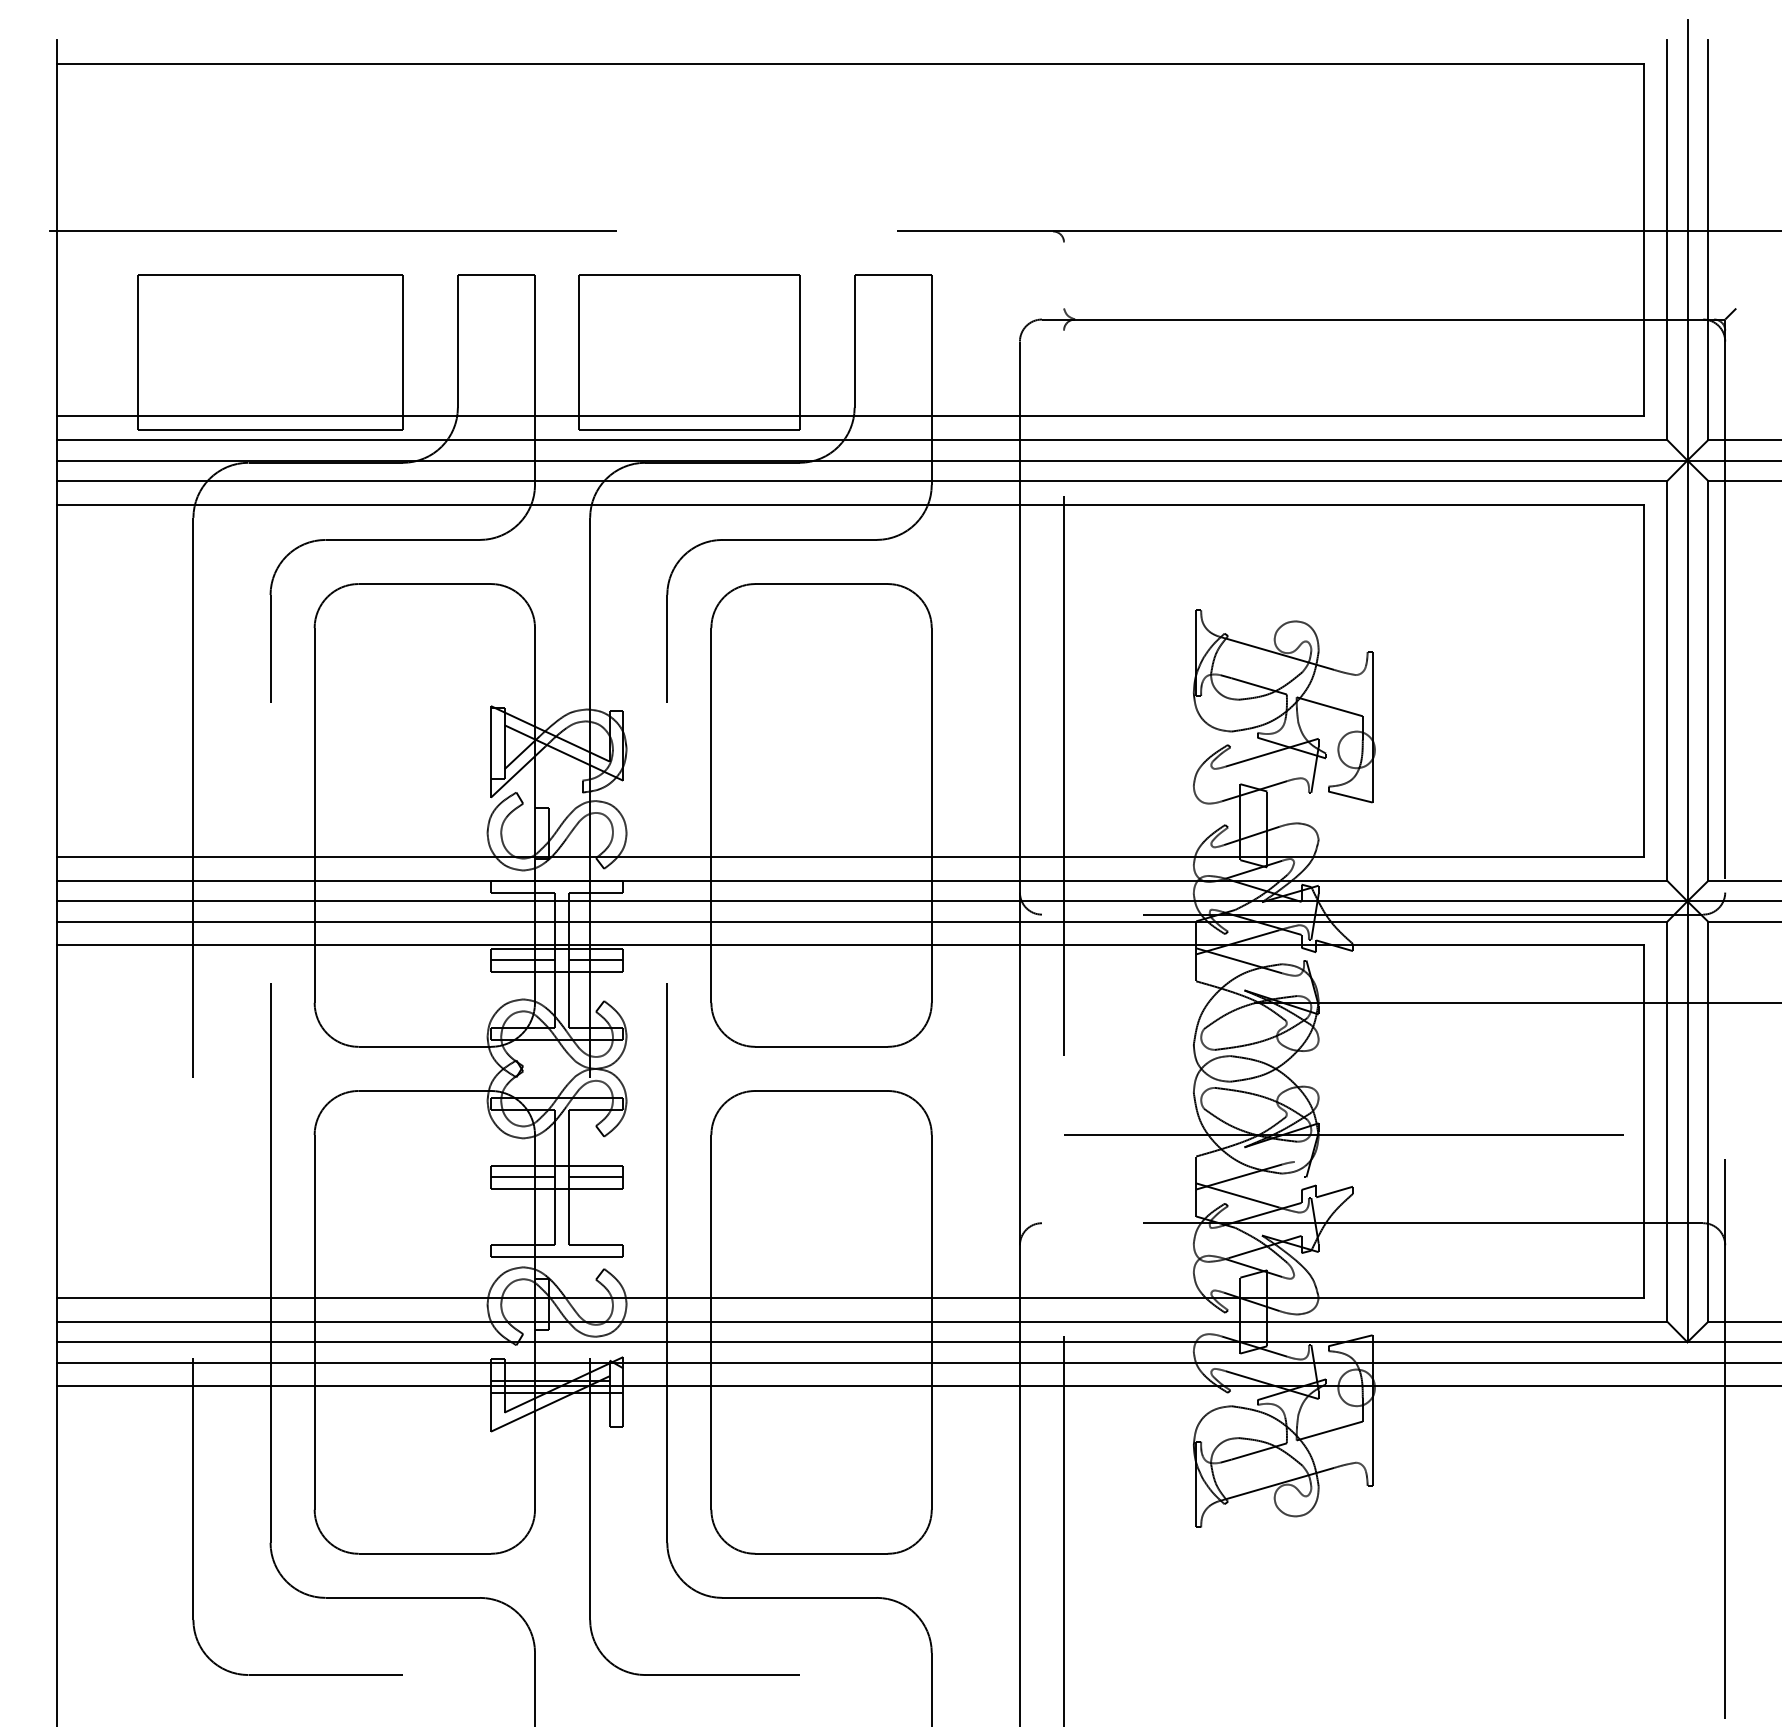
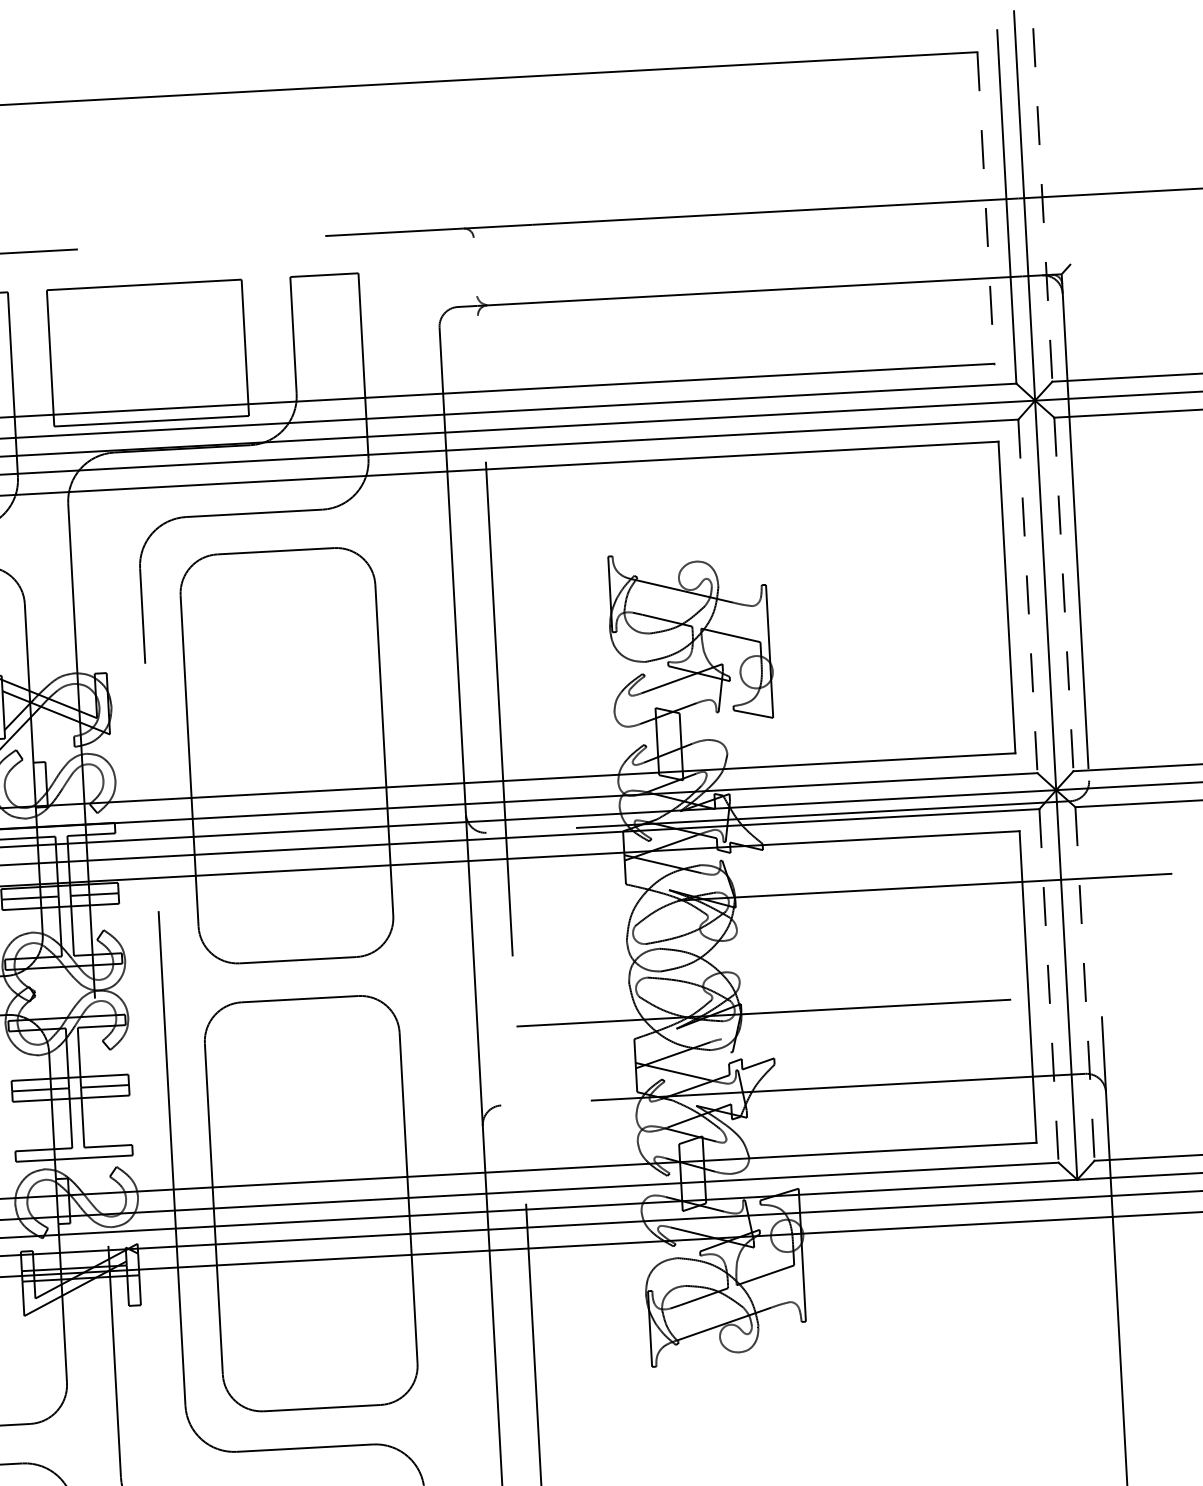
line: (1643, 240) -> (985, 208), solid -> dashed
line: (1708, 240) -> (1043, 205), solid -> dashed
line: (1667, 681) -> (1028, 596), solid -> dashed
line: (1708, 681) -> (1064, 594), solid -> dashed
line: (1667, 1122) -> (1049, 986), solid -> dashed
line: (1708, 1122) -> (1085, 984), solid -> dashed

